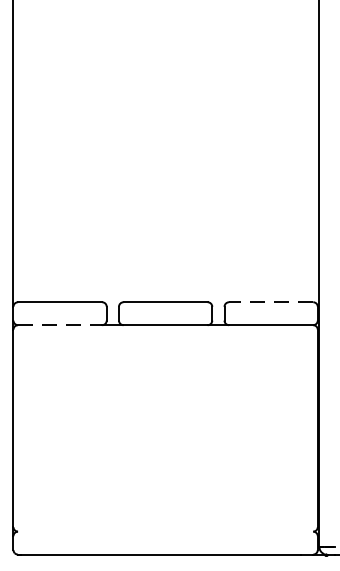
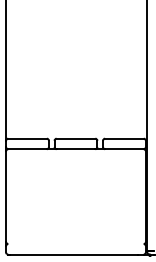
line: (269, 301) -> (123, 138), dashed -> solid
line: (62, 325) -> (28, 149), dashed -> solid

